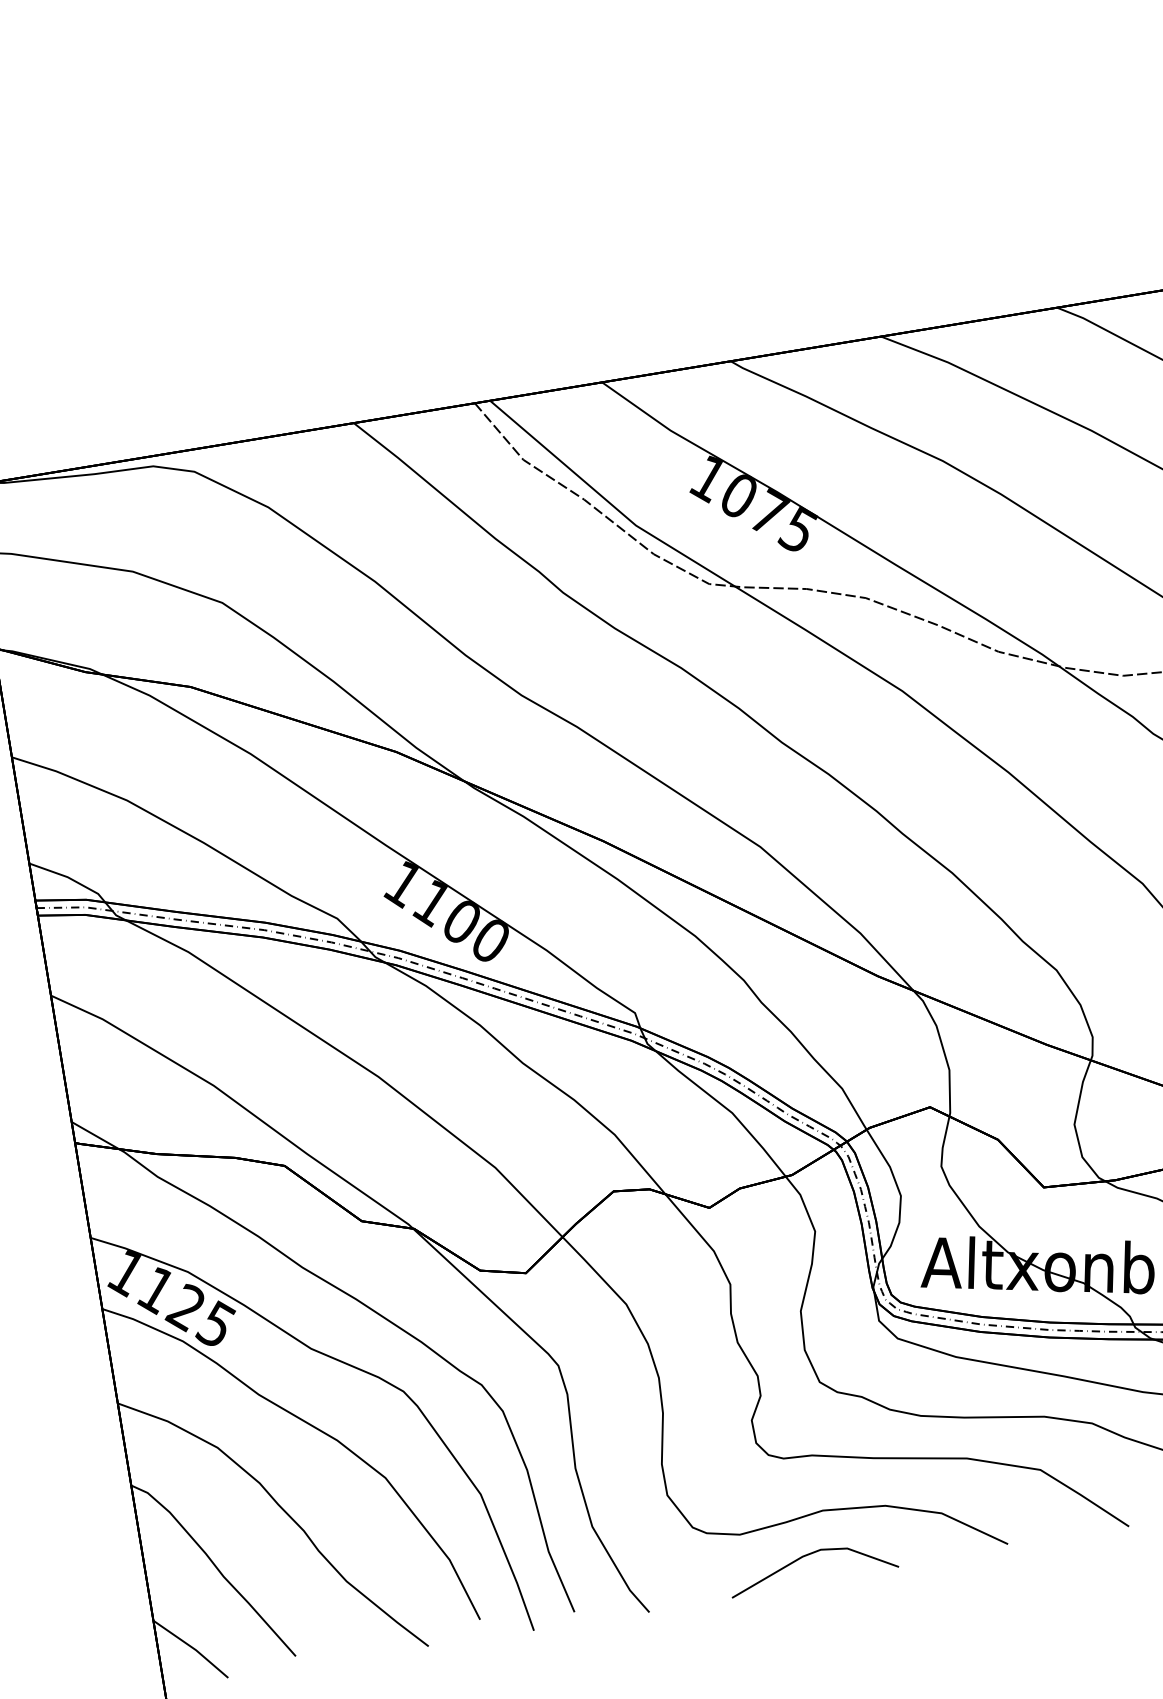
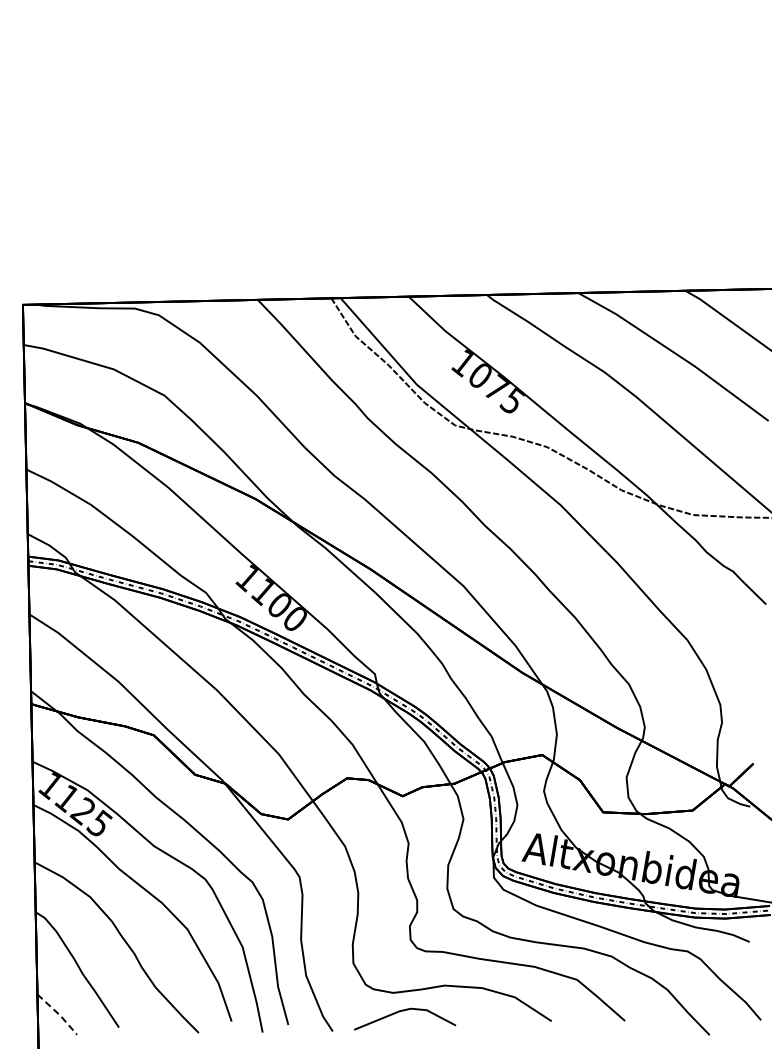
line: (810, 1555) -> (404, 1011), moved
line: (192, 1648) -> (58, 1014), solid -> dashed

